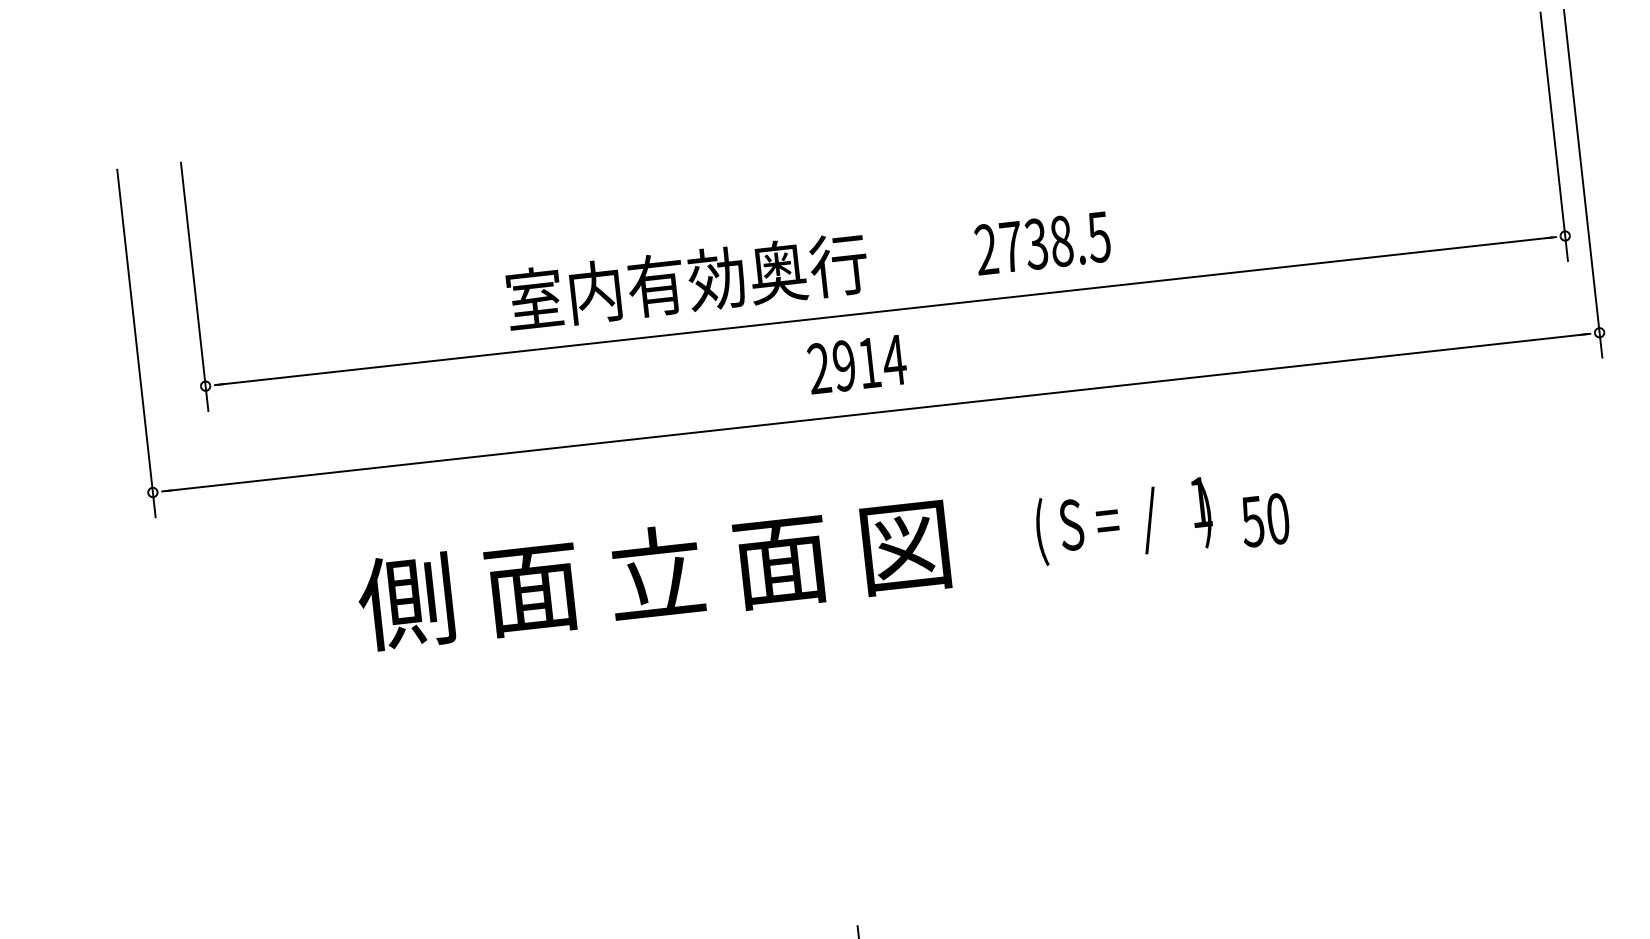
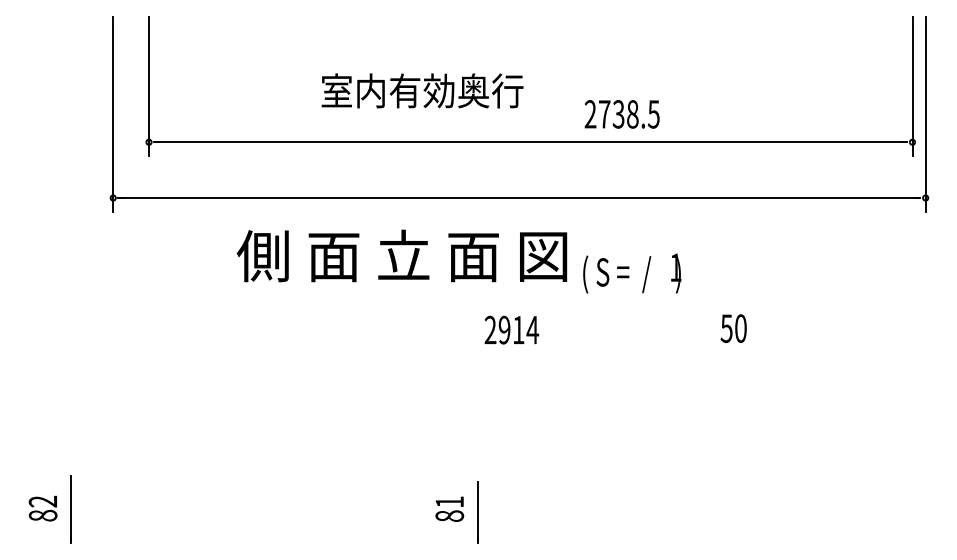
text: (686, 281) -> (422, 90), moved
text: (856, 363) -> (511, 329), moved
text: (1264, 520) -> (733, 328), moved
text: (1124, 521) -> (632, 273), moved
text: (652, 573) -> (401, 255), moved

